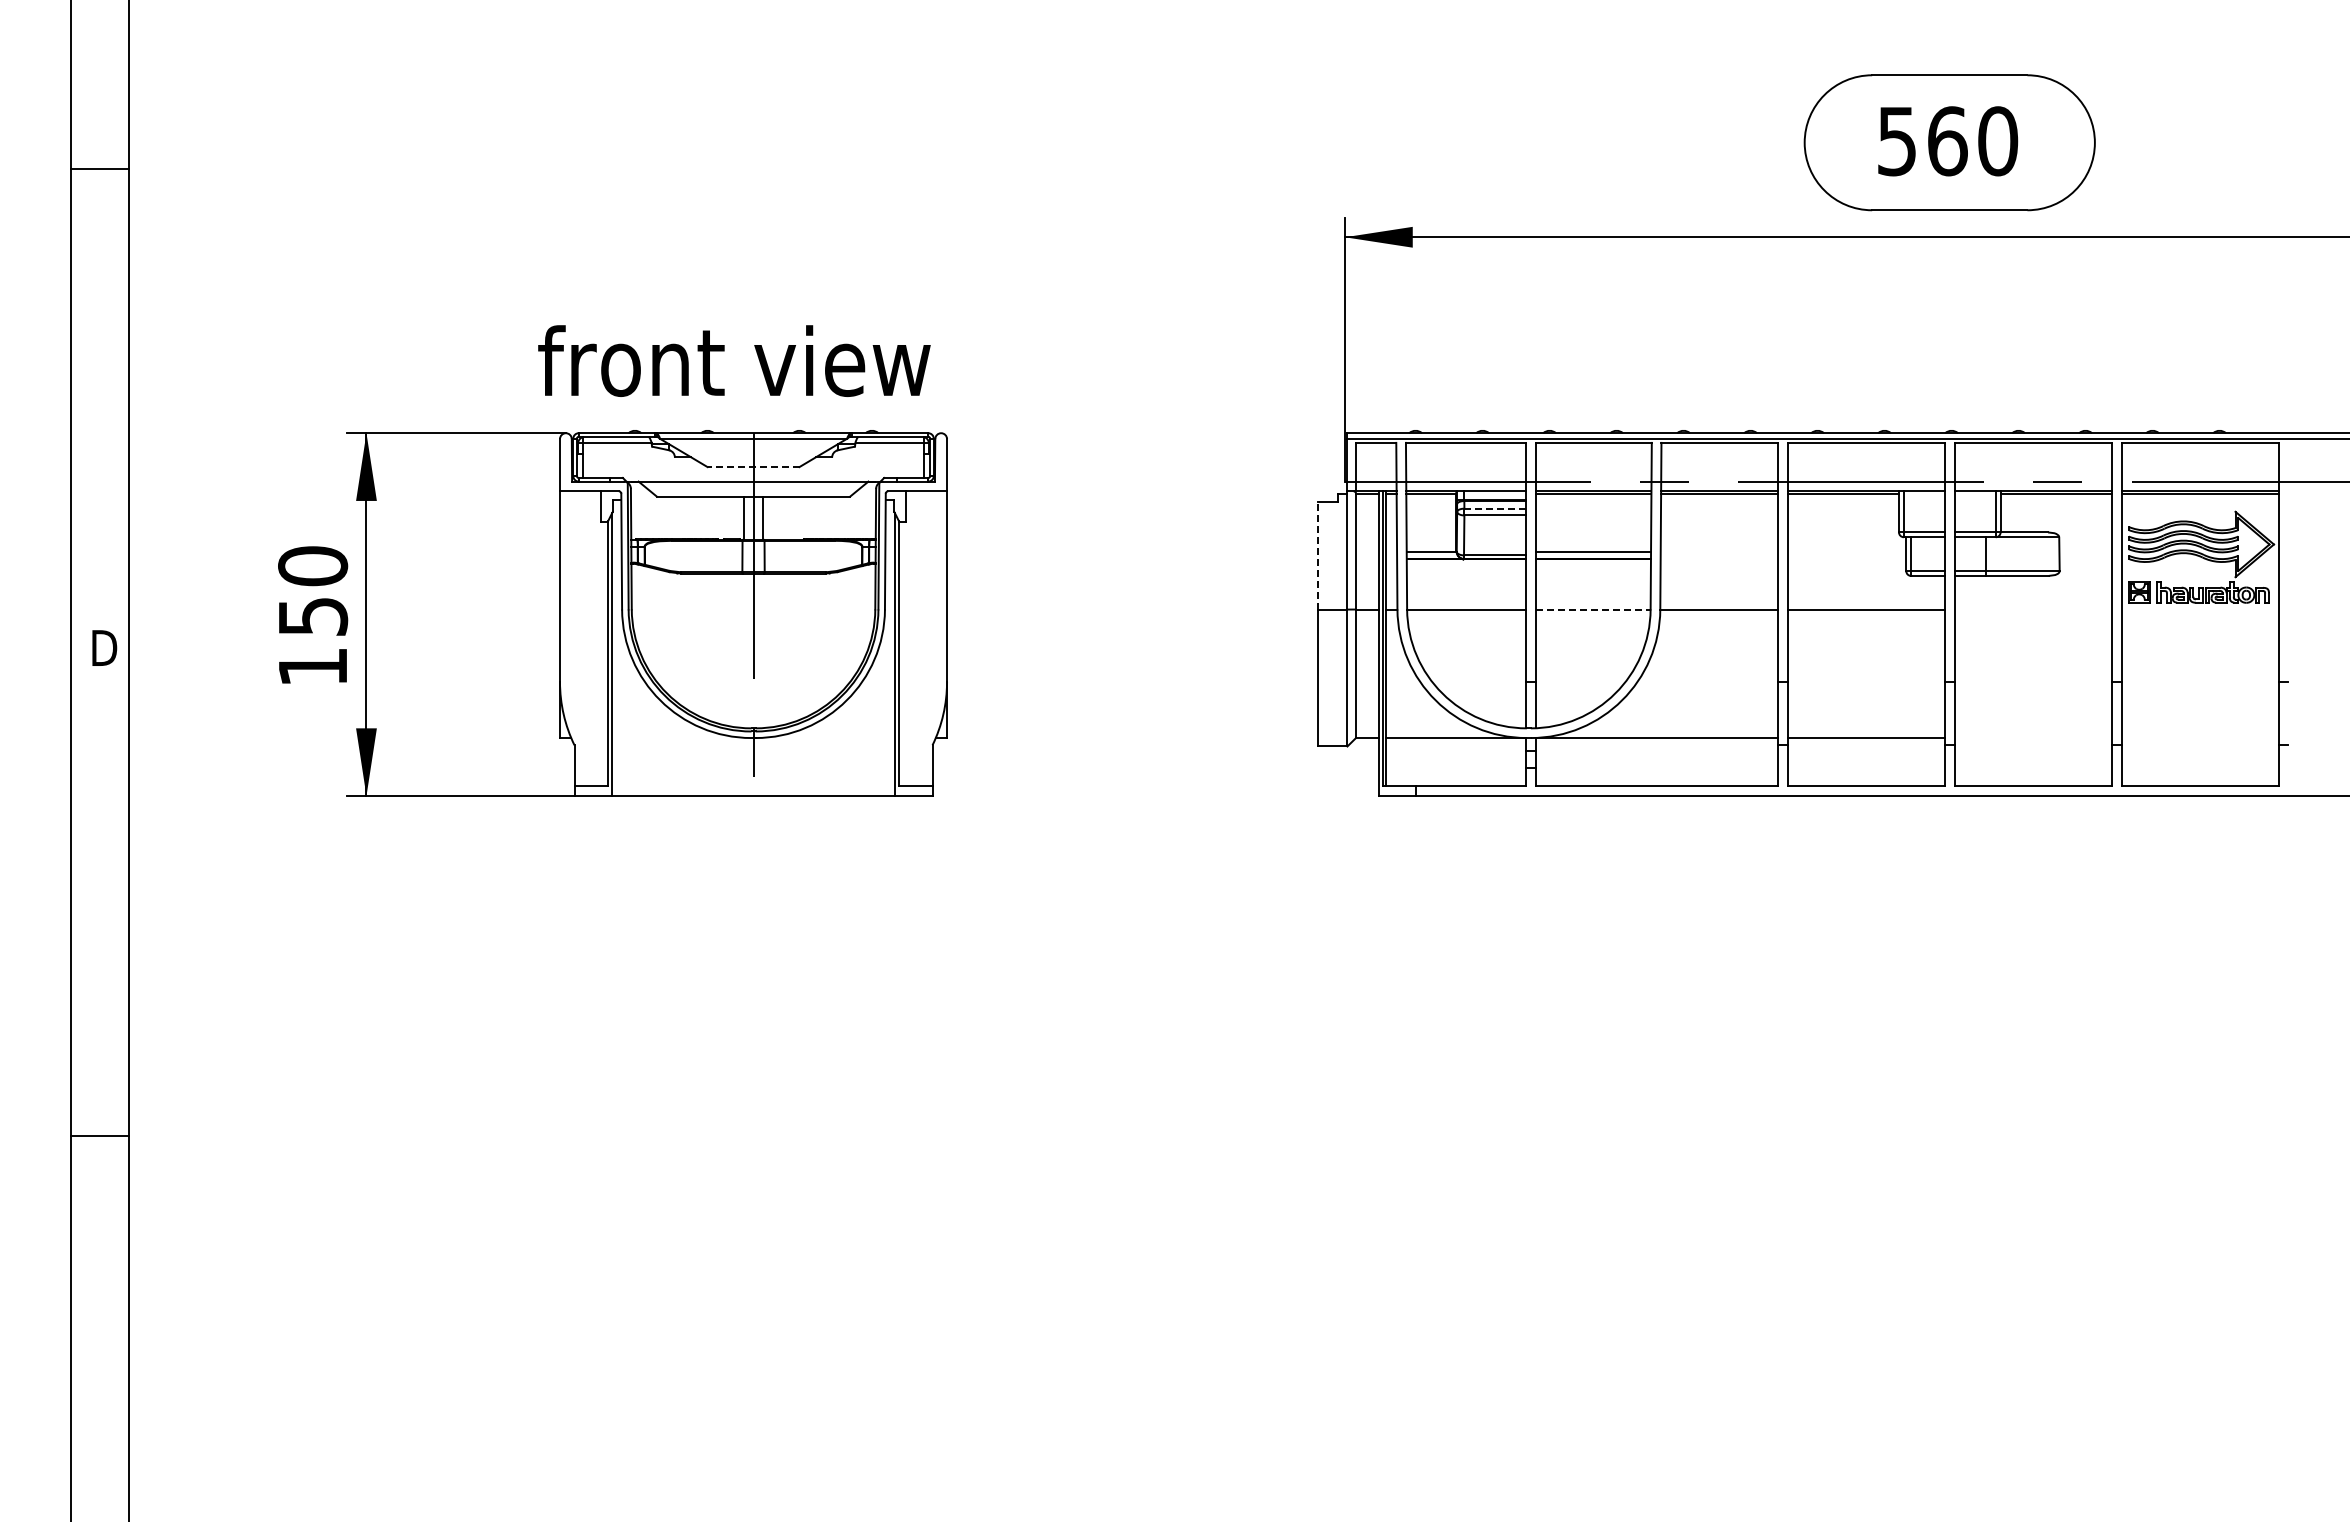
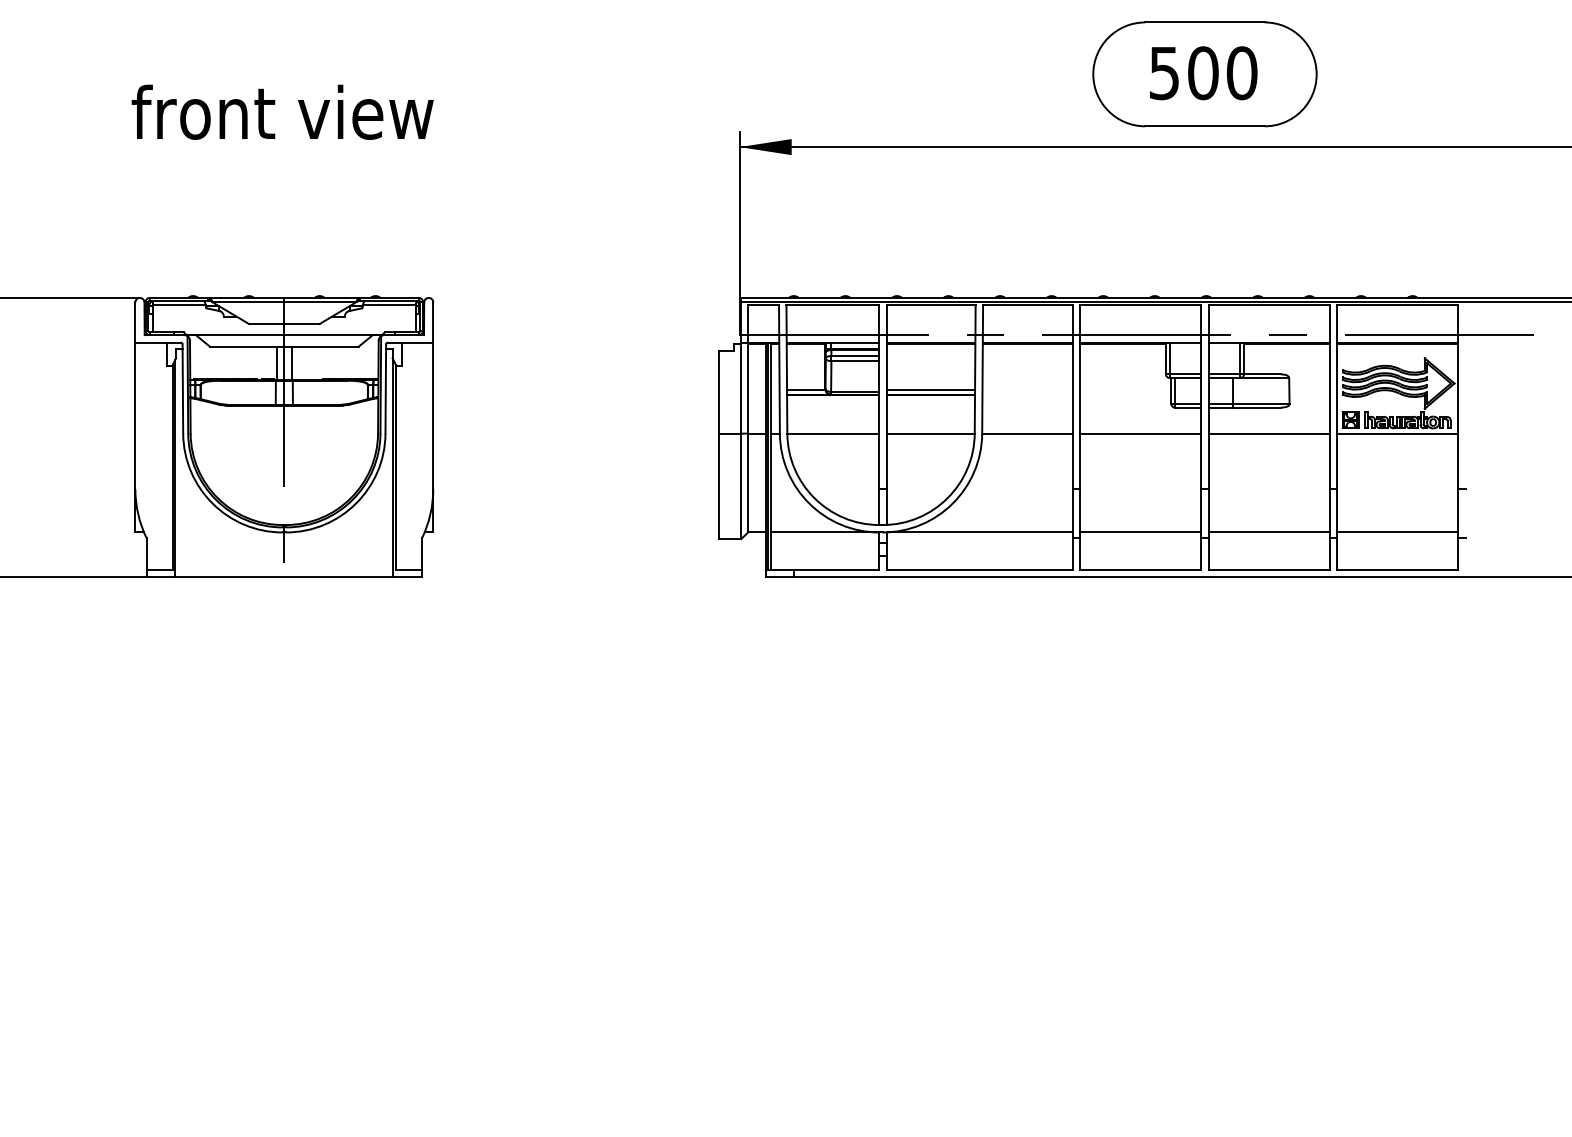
text: (1947, 141) -> (1203, 73), 560 -> 500
text: (734, 360) -> (282, 111), moved
line: (753, 467) -> (284, 324), dashed -> solid
line: (1495, 508) -> (855, 355), dashed -> solid
line: (1318, 555) -> (719, 392), dashed -> solid
line: (1593, 609) -> (930, 433), dashed -> solid
line: (2032, 609) -> (1268, 433), added
line: (2199, 609) -> (1397, 433), added
line: (2032, 738) -> (1268, 532), added
line: (2199, 738) -> (1397, 532), added

